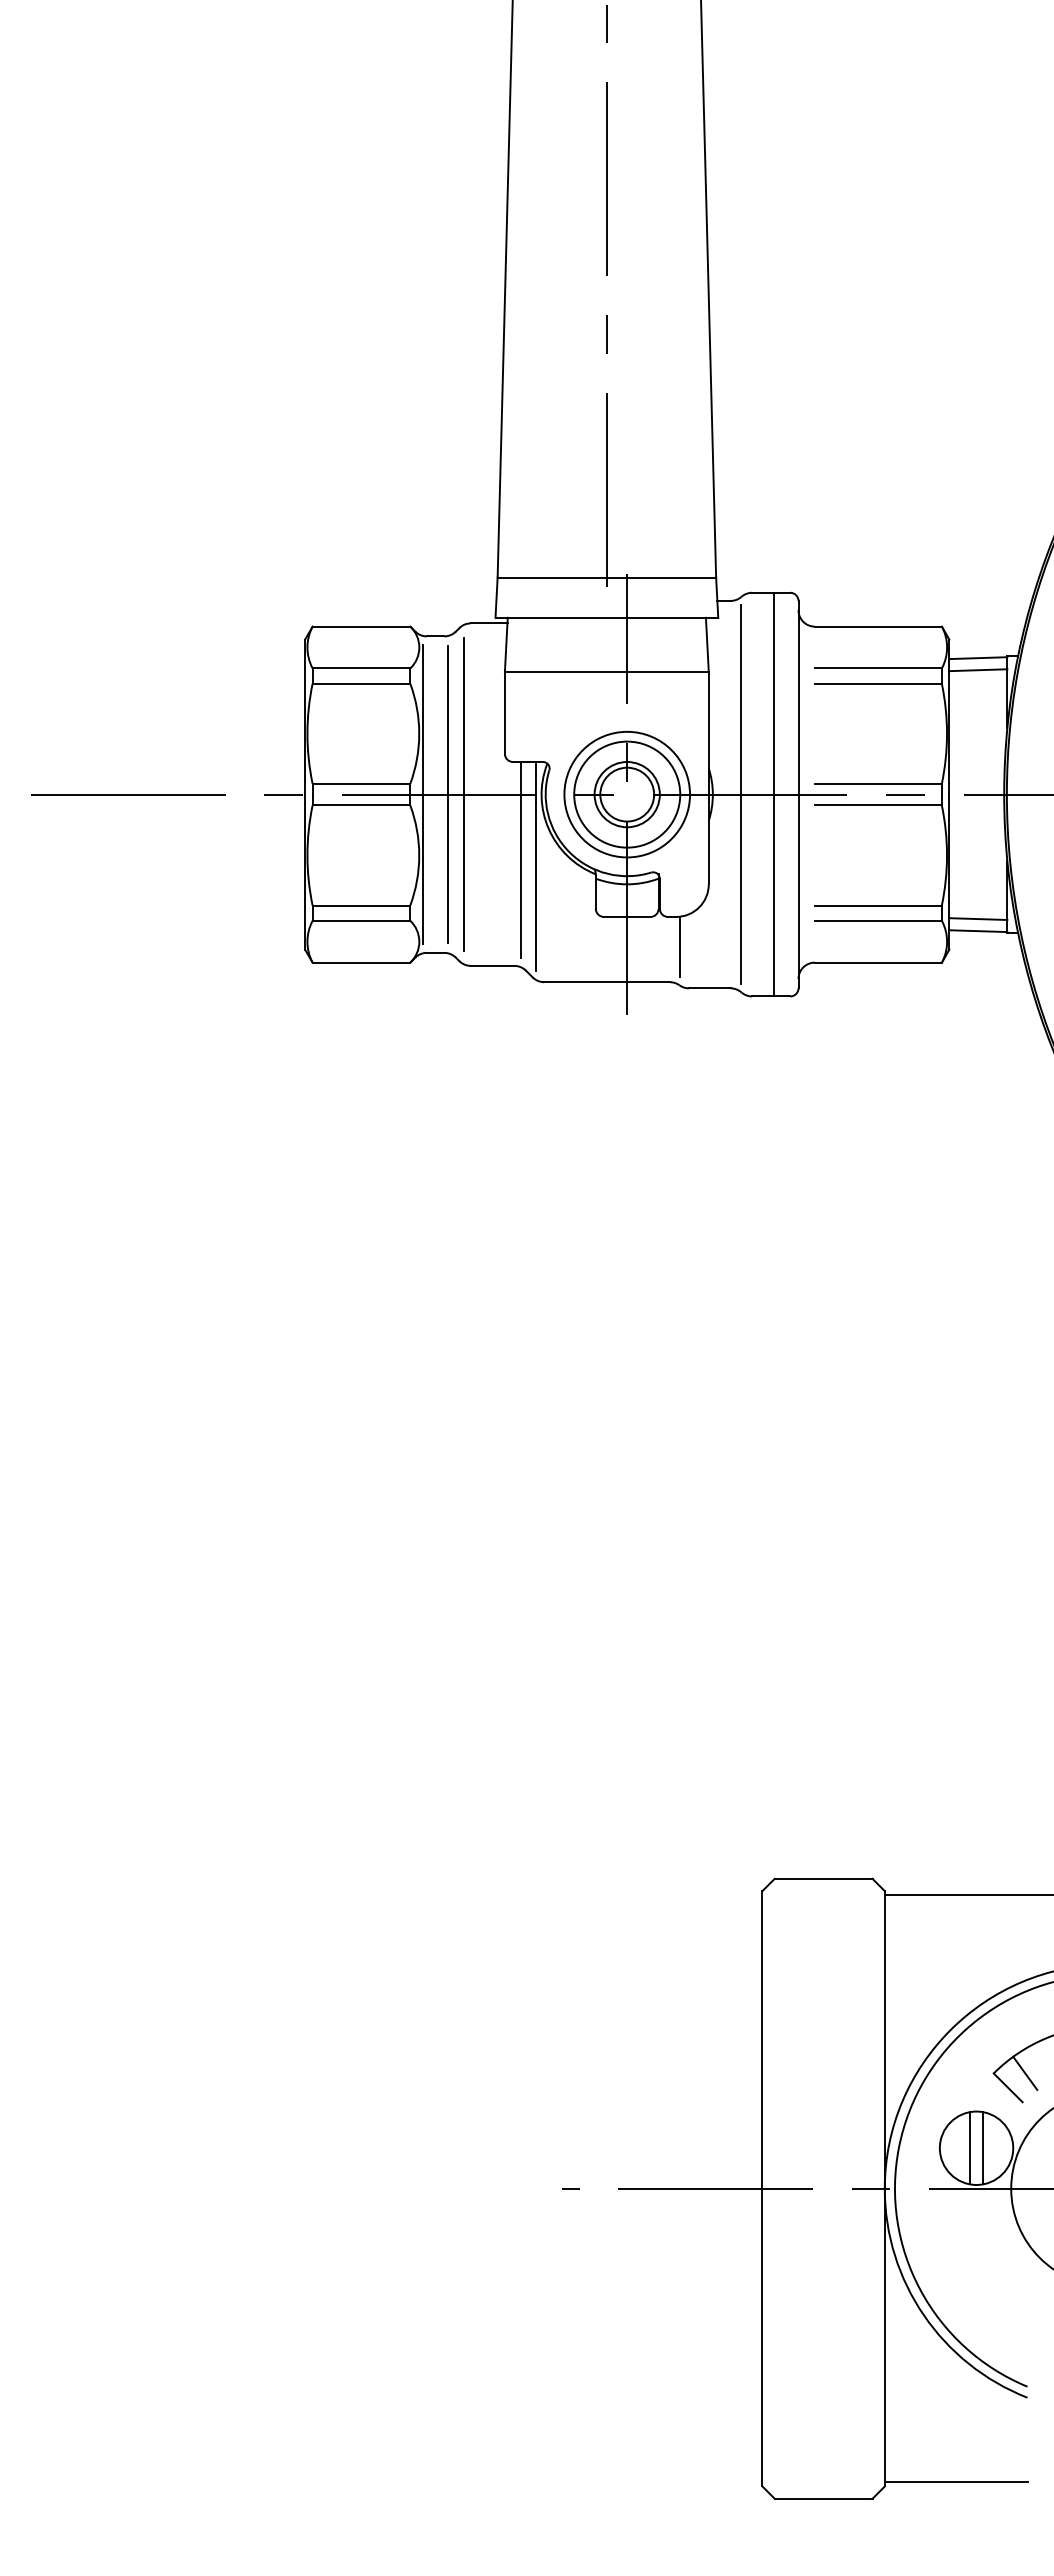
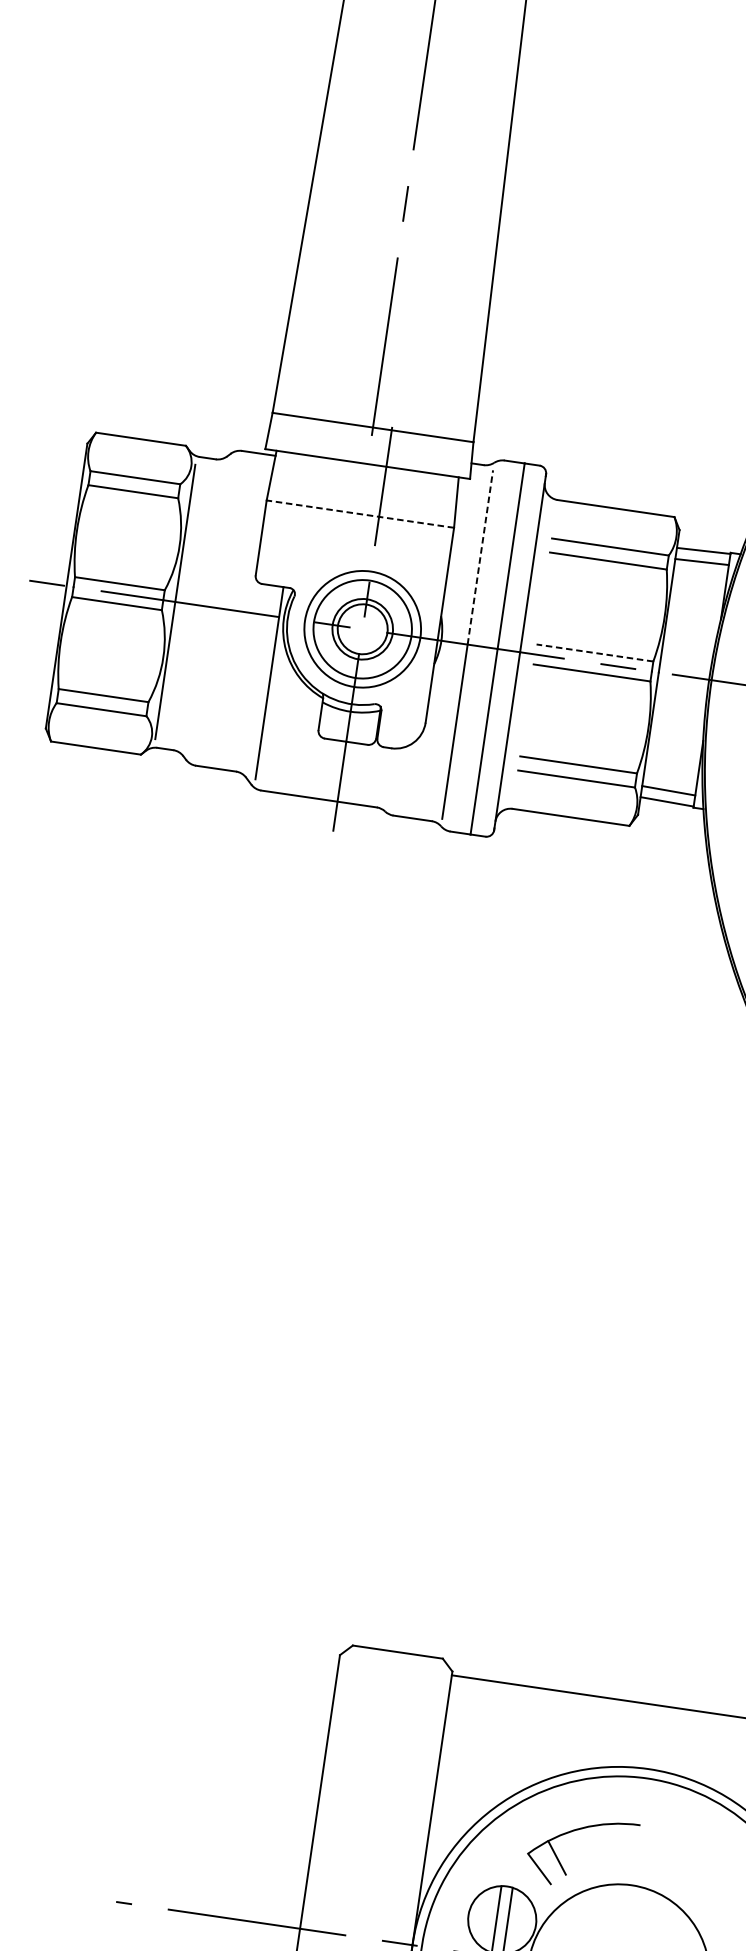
line: (606, 672) -> (360, 514), solid -> dashed
line: (741, 699) -> (480, 557), solid -> dashed
line: (878, 783) -> (595, 652), solid -> dashed
line: (447, 794) -> (197, 605), removed
line: (464, 794) -> (213, 607), removed
line: (521, 860) -> (256, 675), removed
line: (680, 946) -> (391, 776), removed

